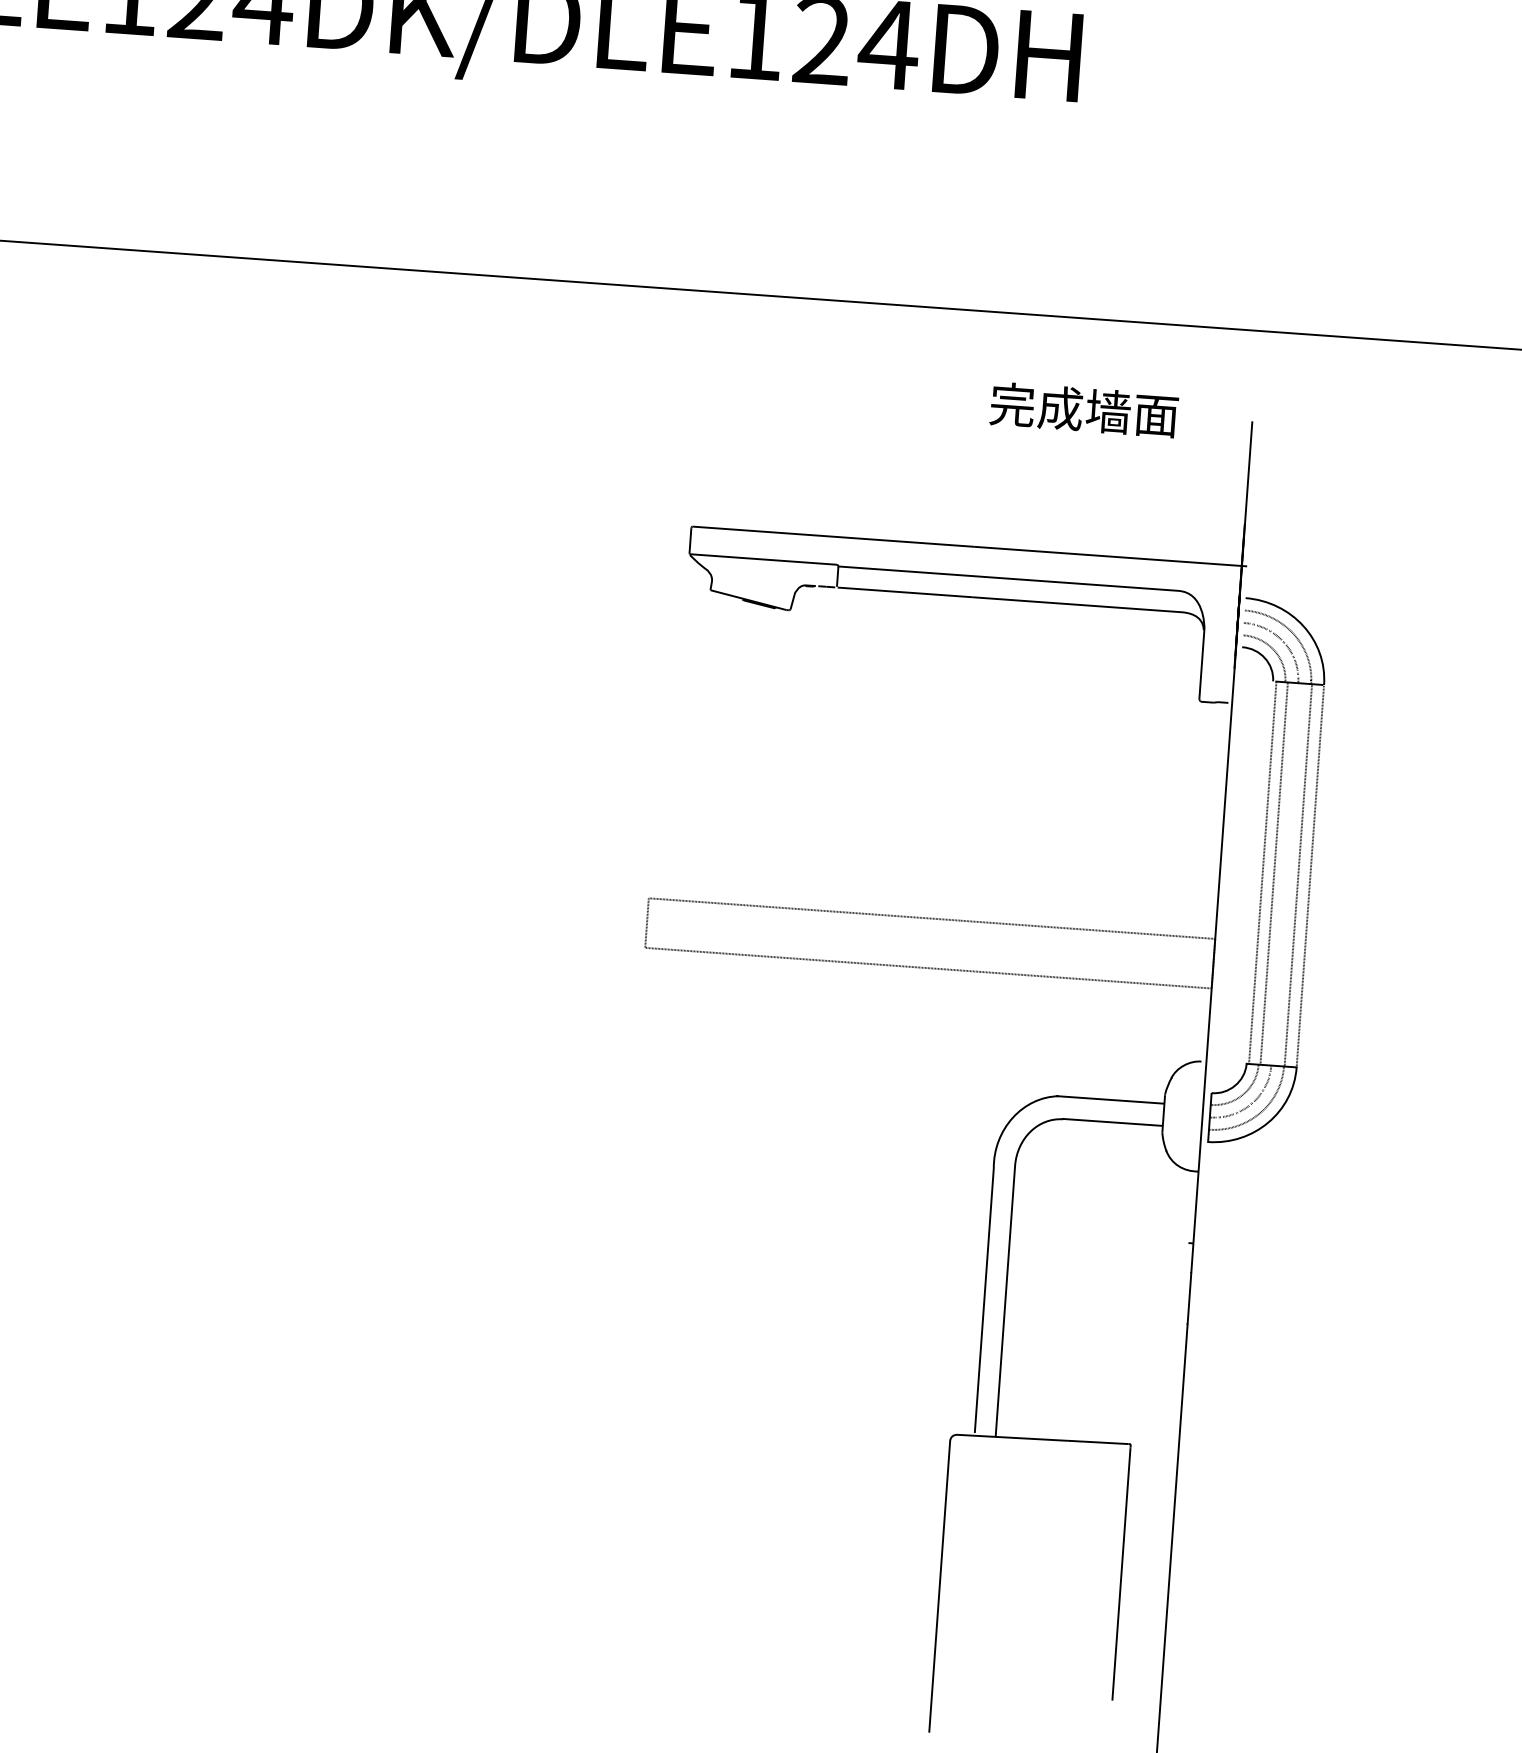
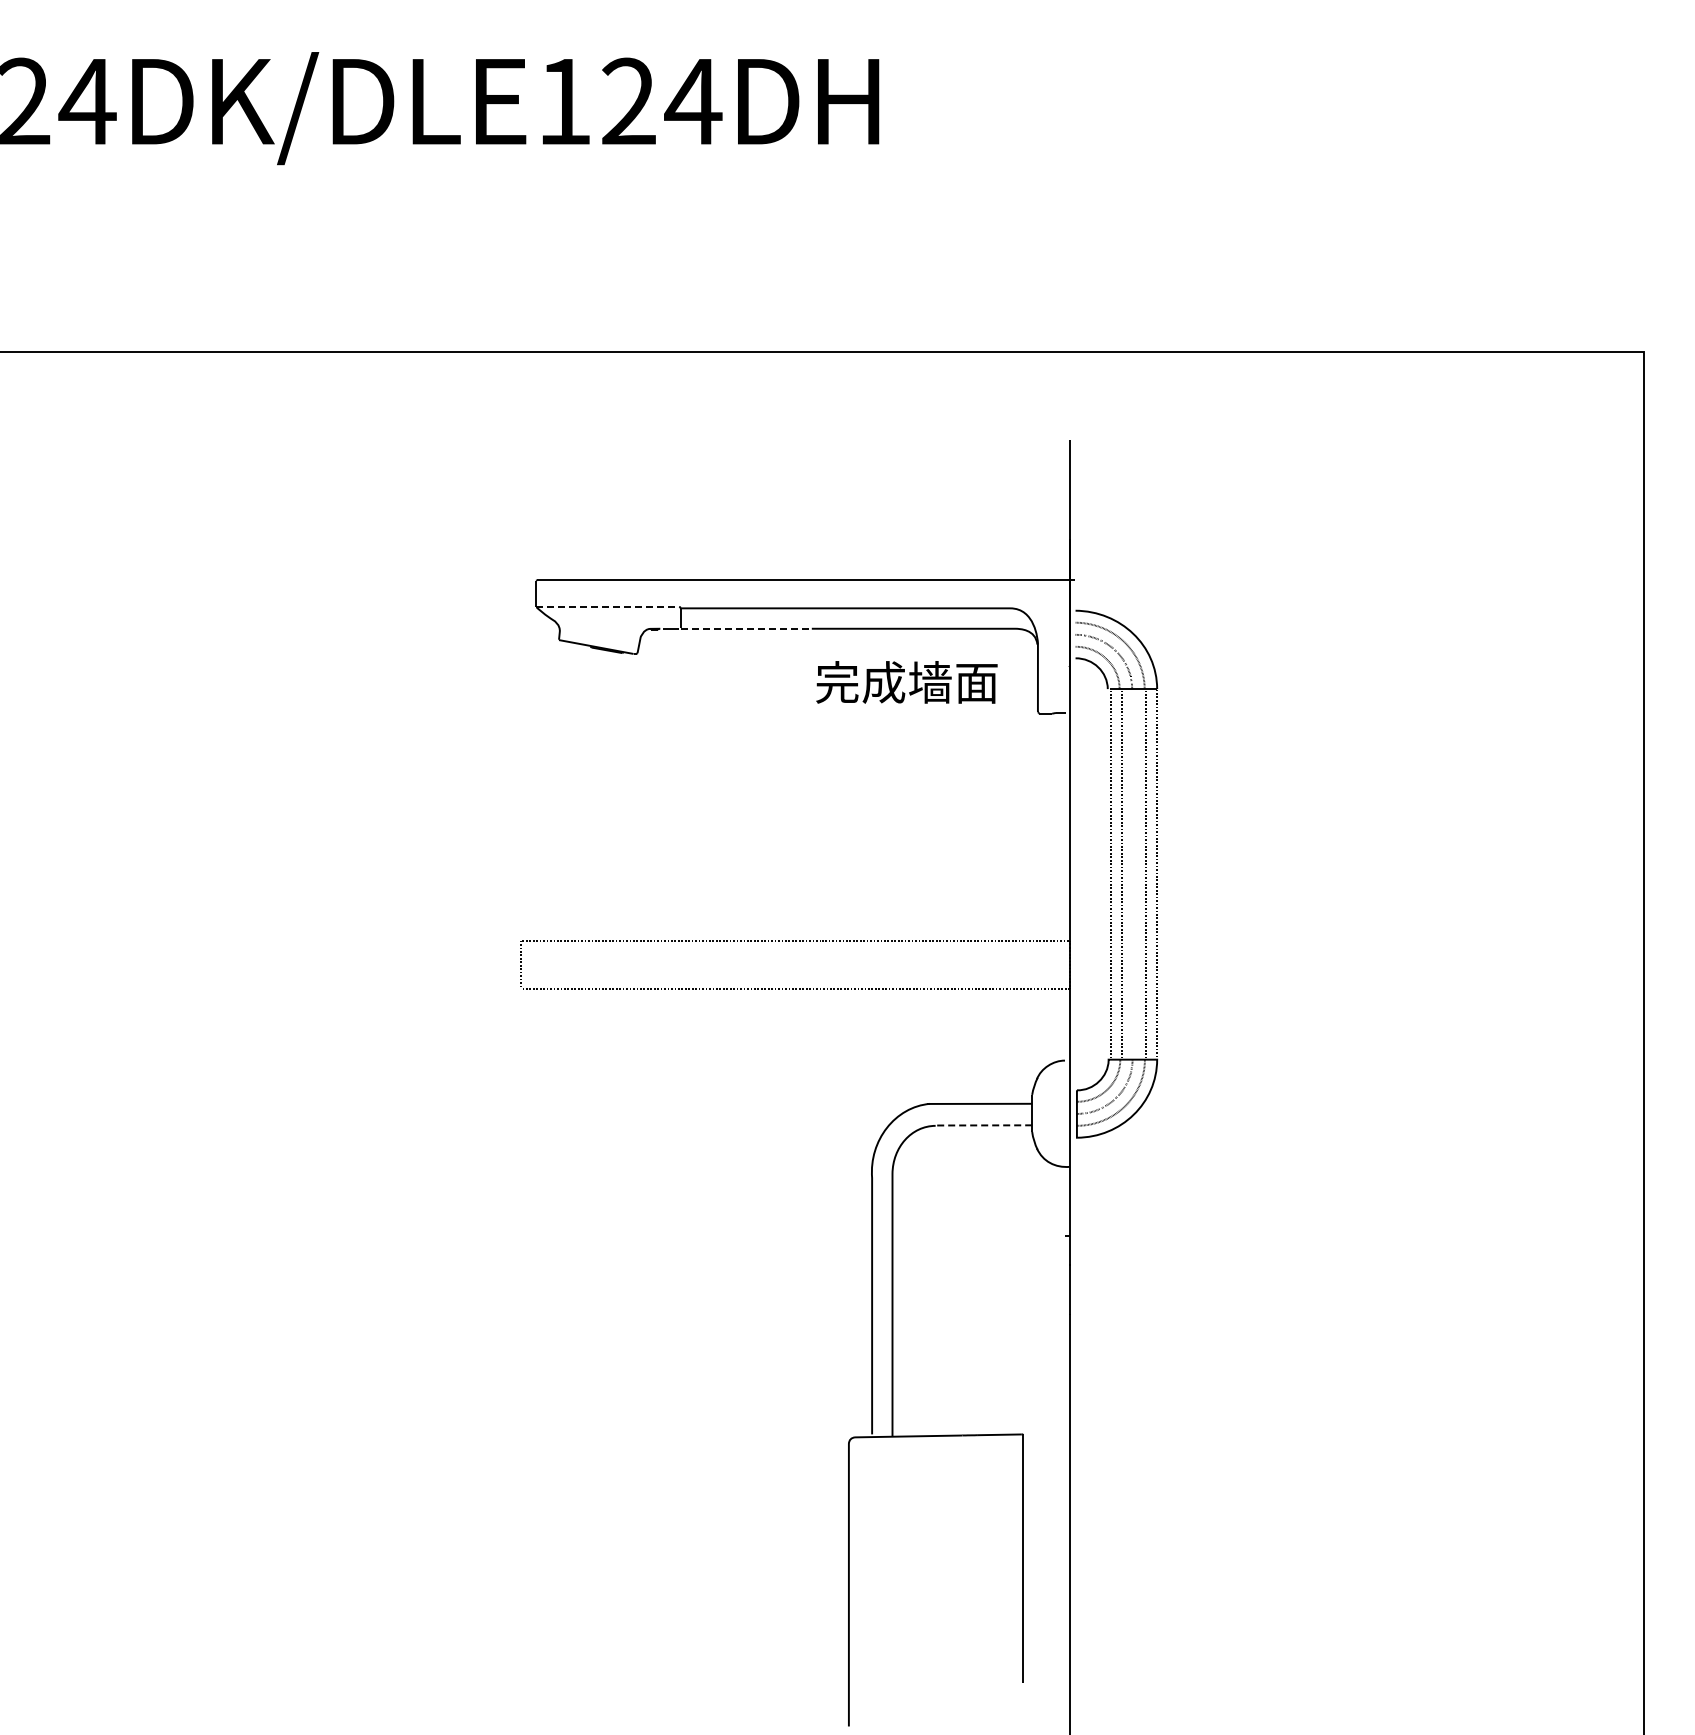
text: (1083, 409) -> (906, 682), moved
line: (764, 559) -> (608, 606), solid -> dashed
line: (905, 592) -> (747, 628), solid -> dashed
line: (1112, 1122) -> (983, 1125), solid -> dashed

